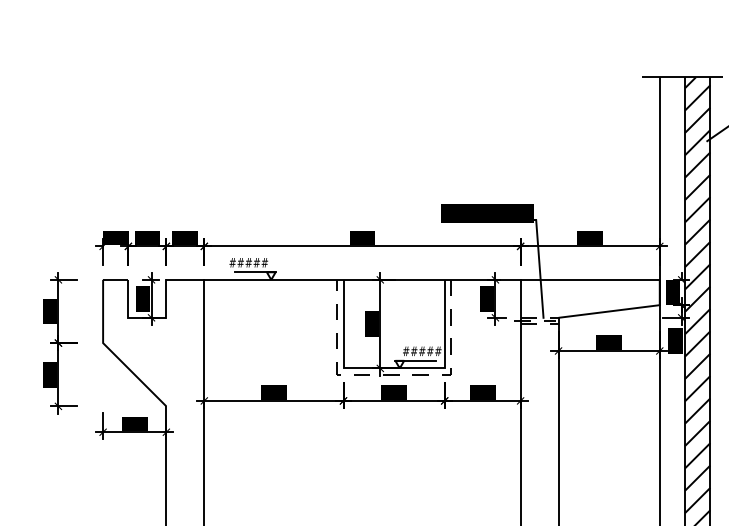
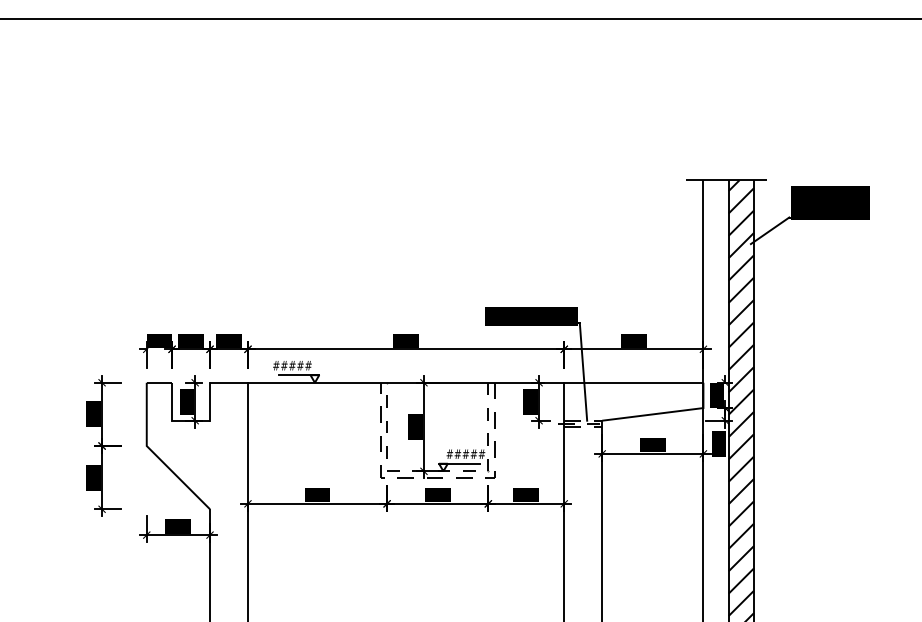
line: (393, 368) -> (437, 471), solid -> dashed

